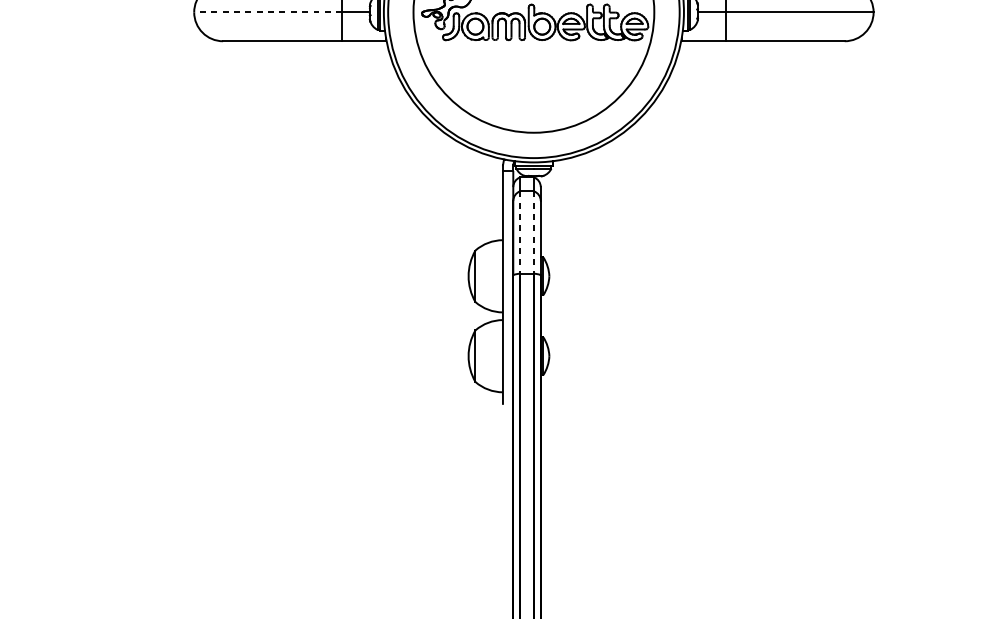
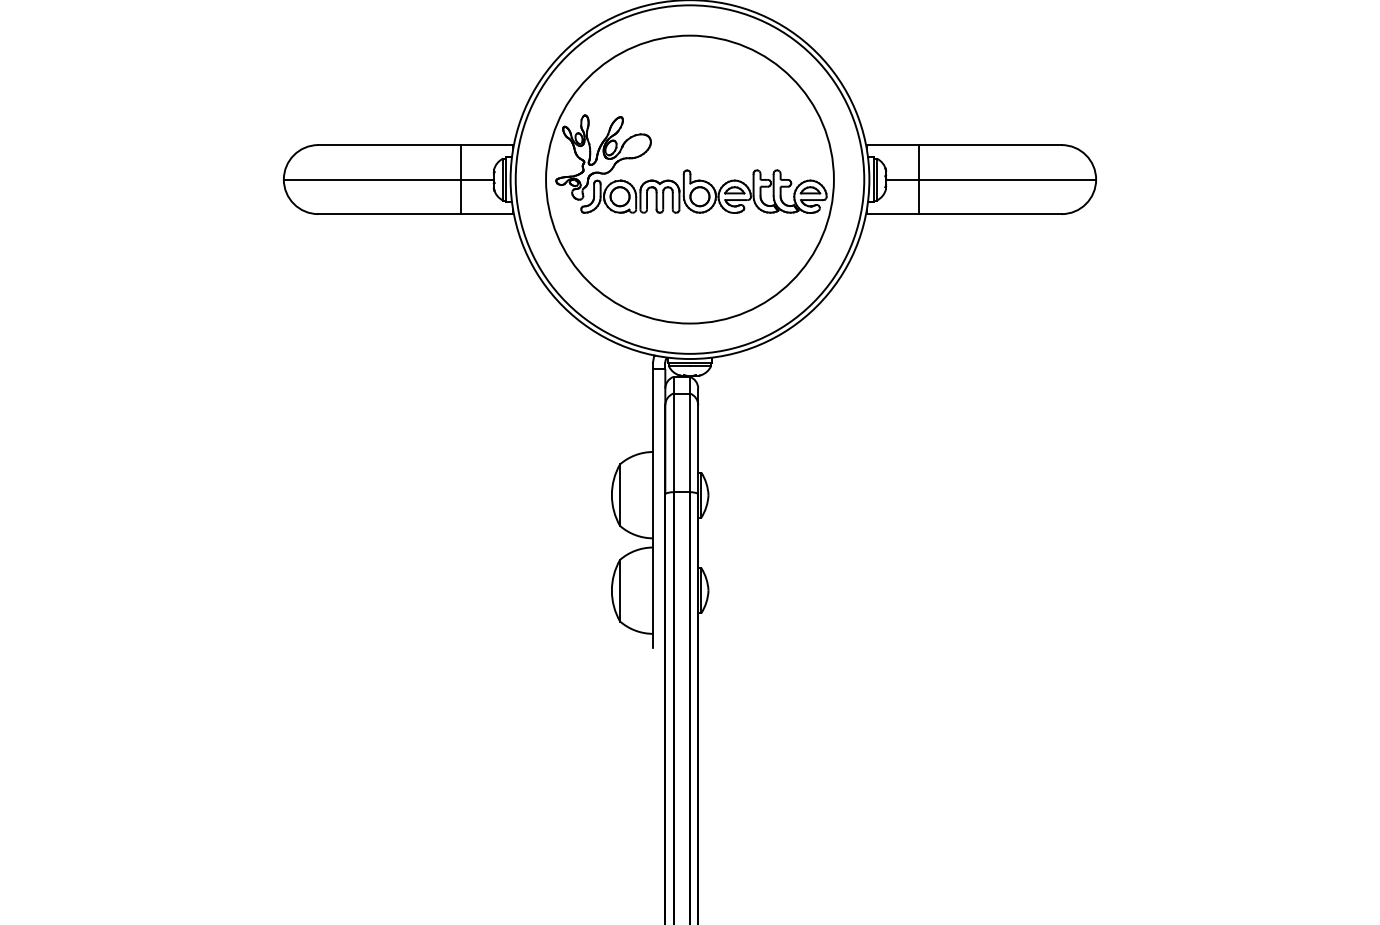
line: (267, 12) -> (371, 179), dashed -> solid
line: (520, 233) -> (673, 443), dashed -> solid
line: (533, 233) -> (689, 443), dashed -> solid

